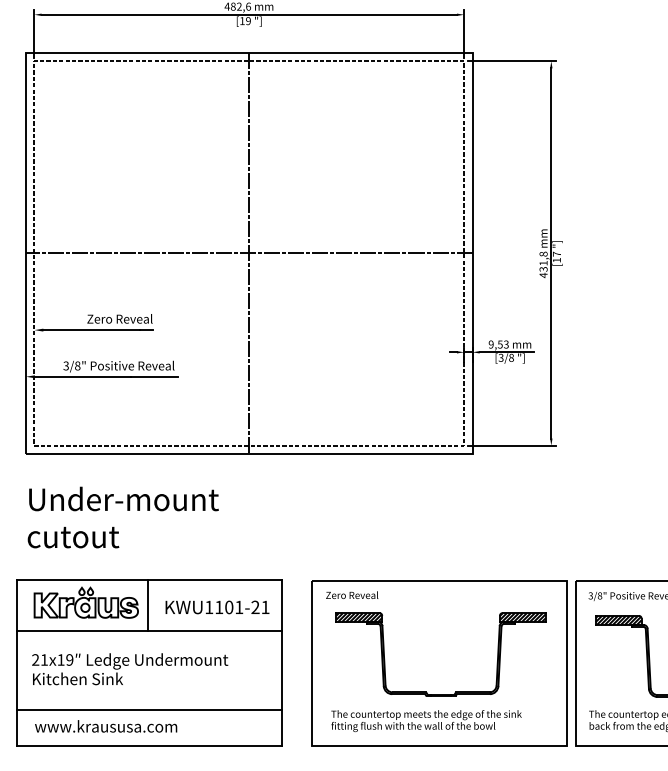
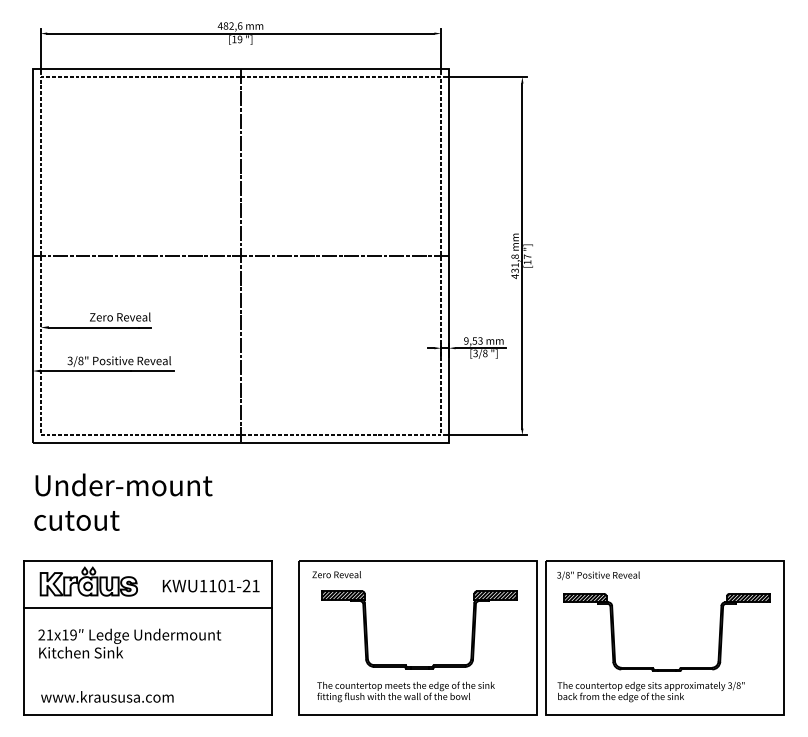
line: (148, 605) -> (146, 584), removed
line: (149, 709) -> (147, 681), removed

